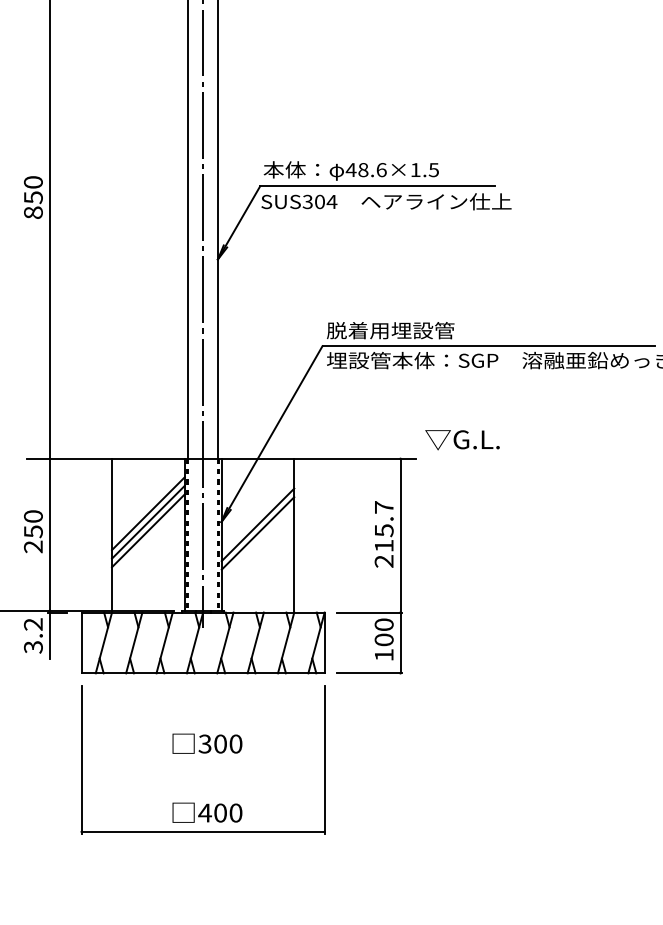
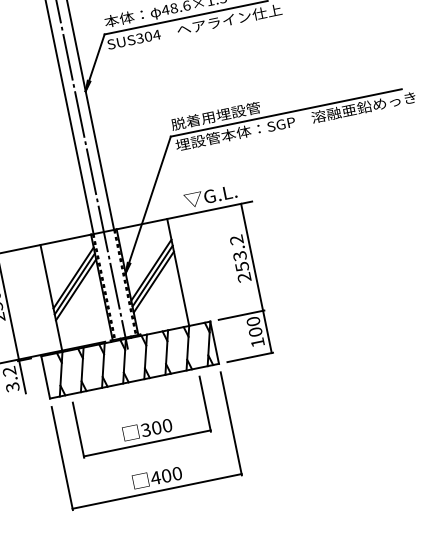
text: (462, 440) -> (210, 196), moved
text: (383, 526) -> (238, 253), 215.7 -> 253.2
line: (257, 541) -> (153, 281), added
part: (203, 762) -> (147, 443), added

